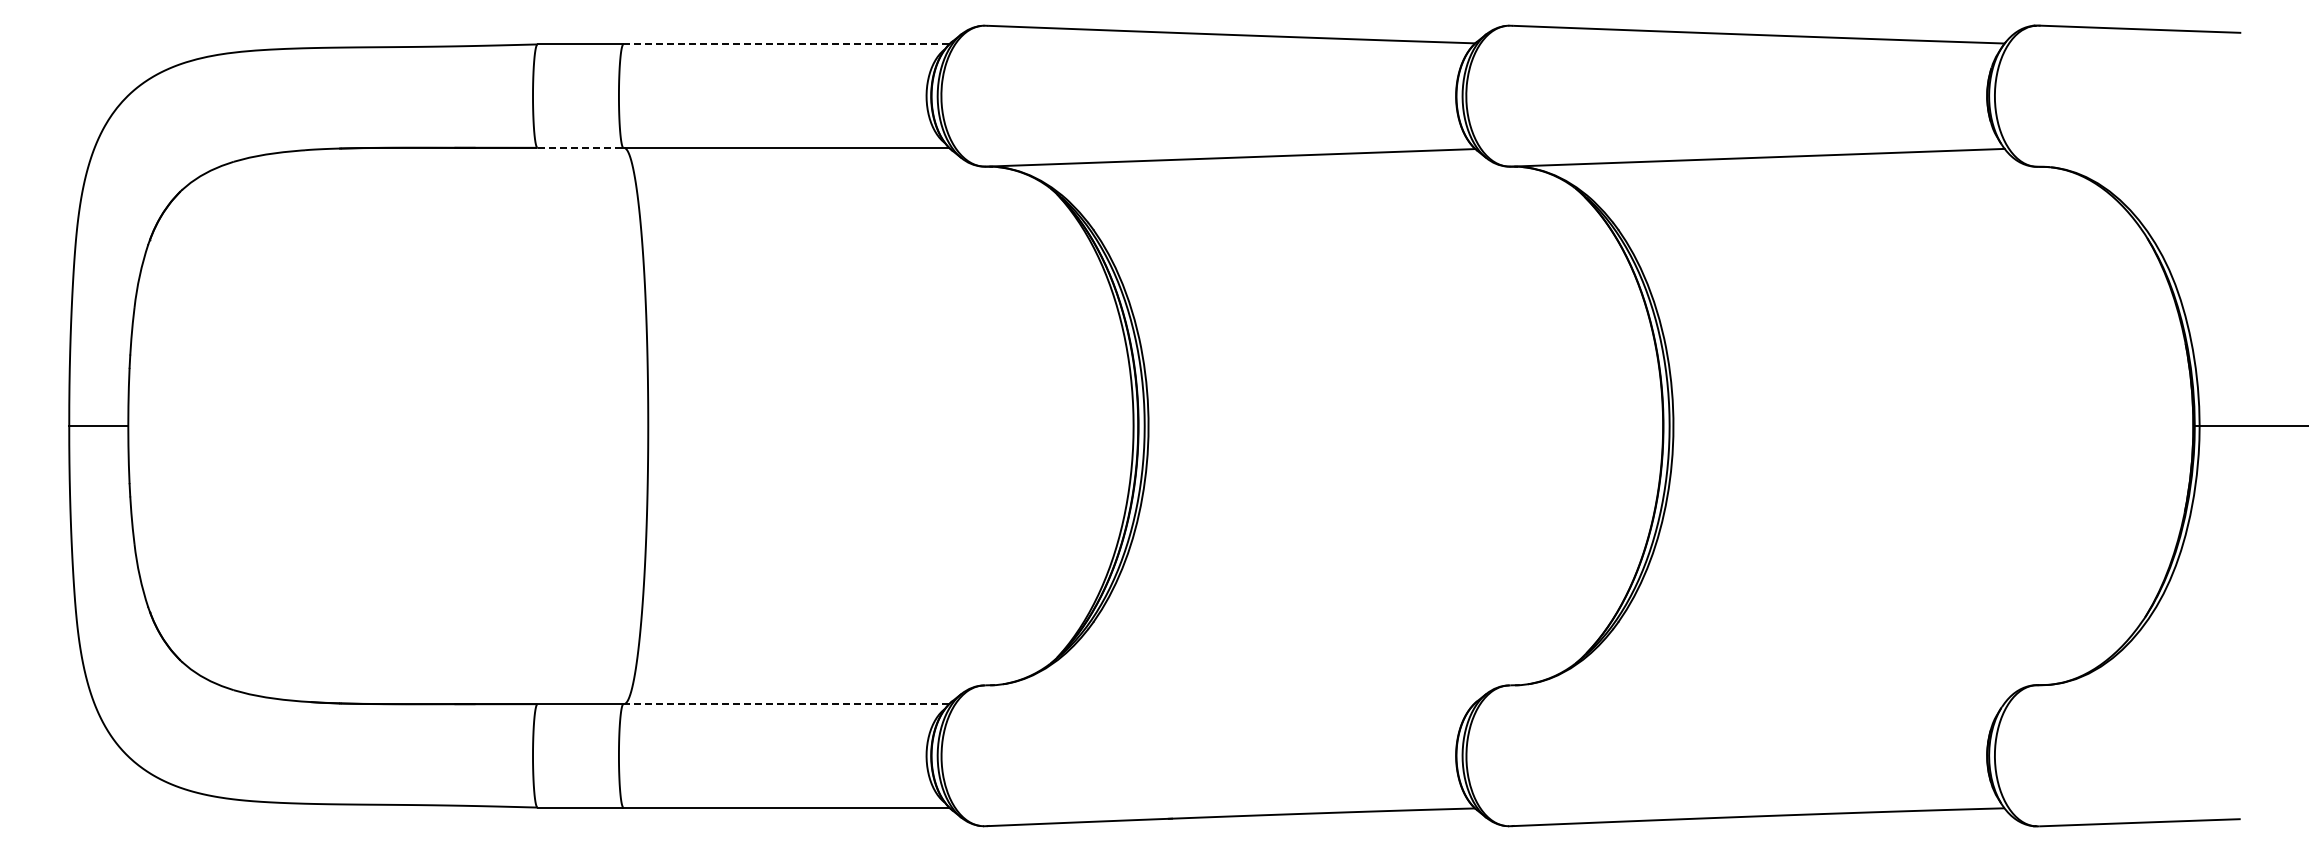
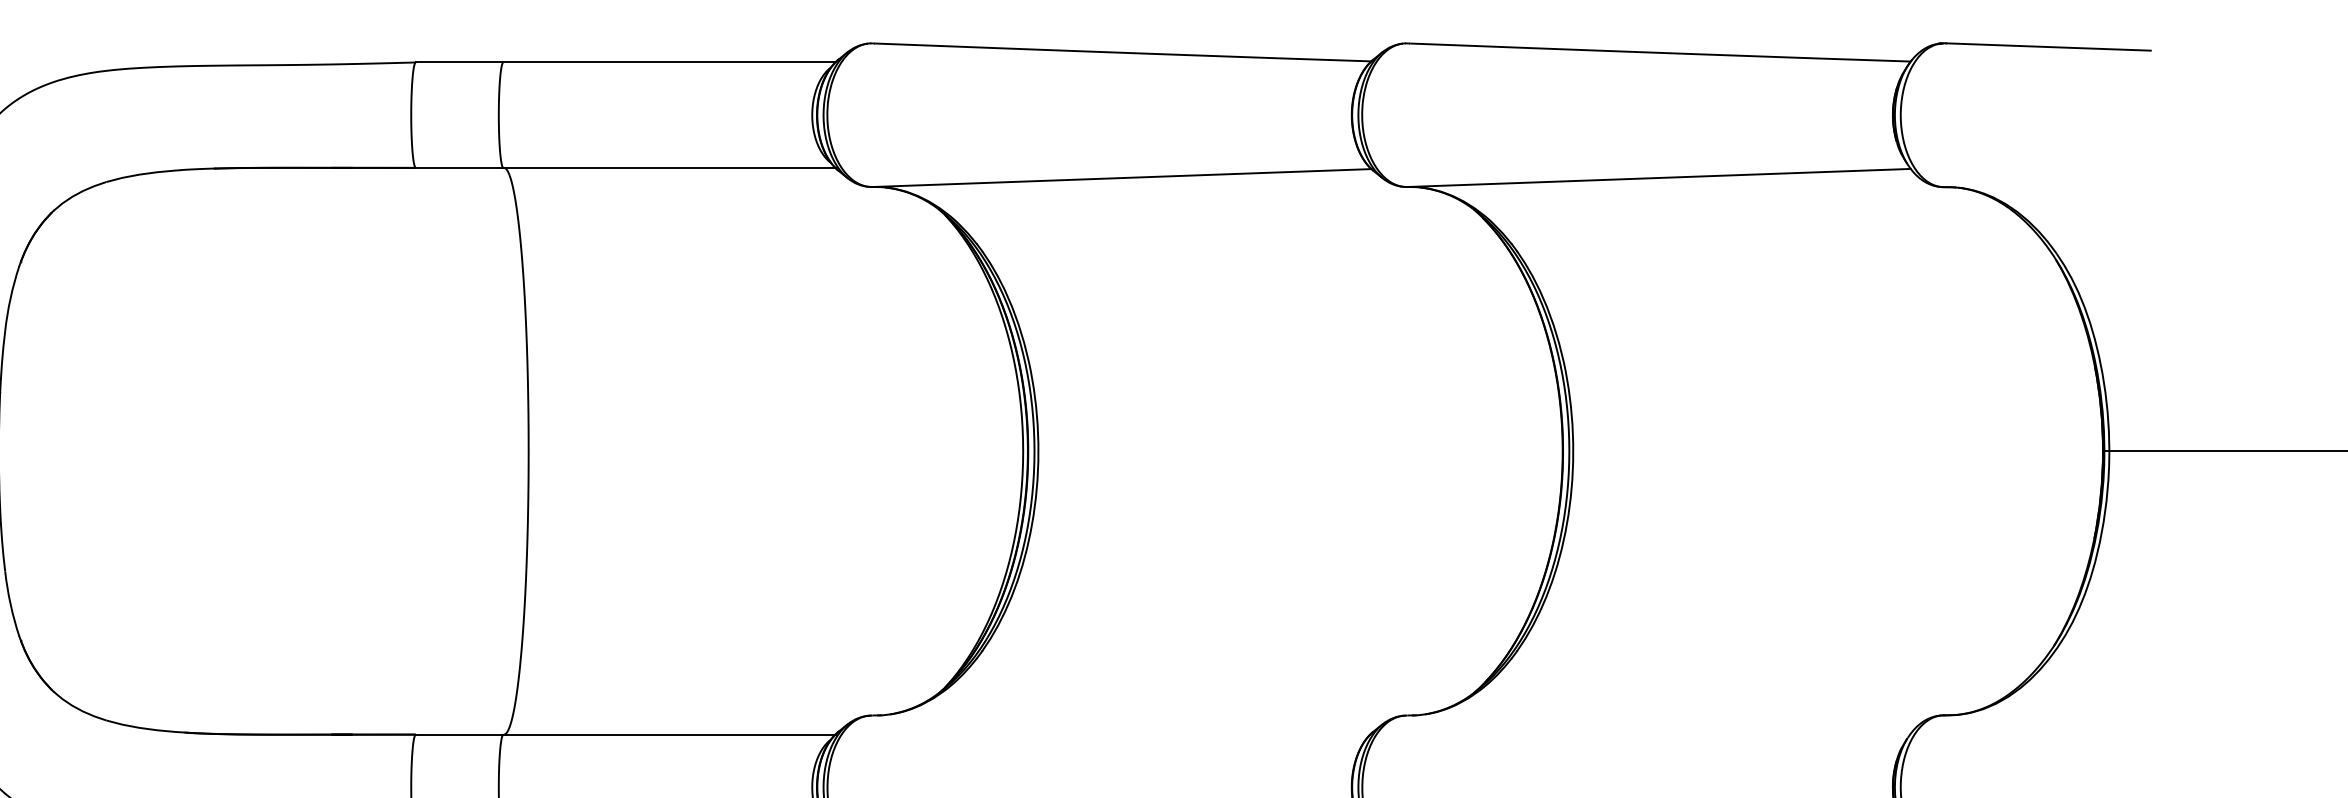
line: (786, 44) -> (669, 62), dashed -> solid
line: (580, 147) -> (459, 167), dashed -> solid
line: (786, 704) -> (669, 735), dashed -> solid

